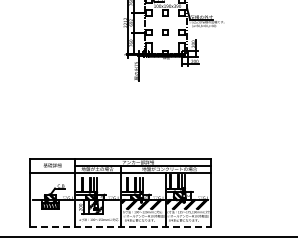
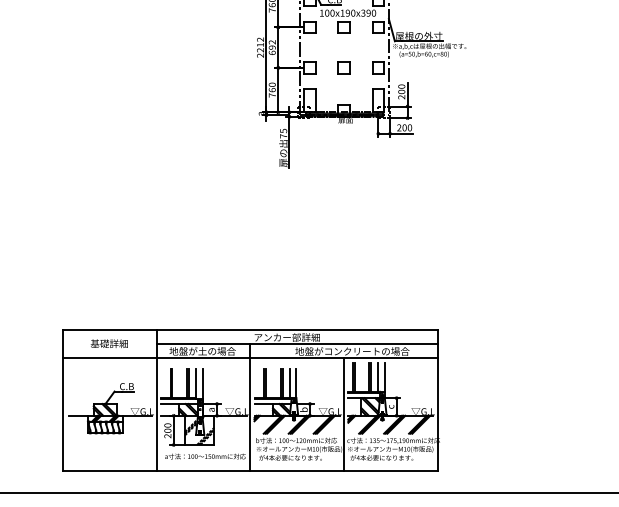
line: (121, 226) -> (252, 470), dashed -> solid

